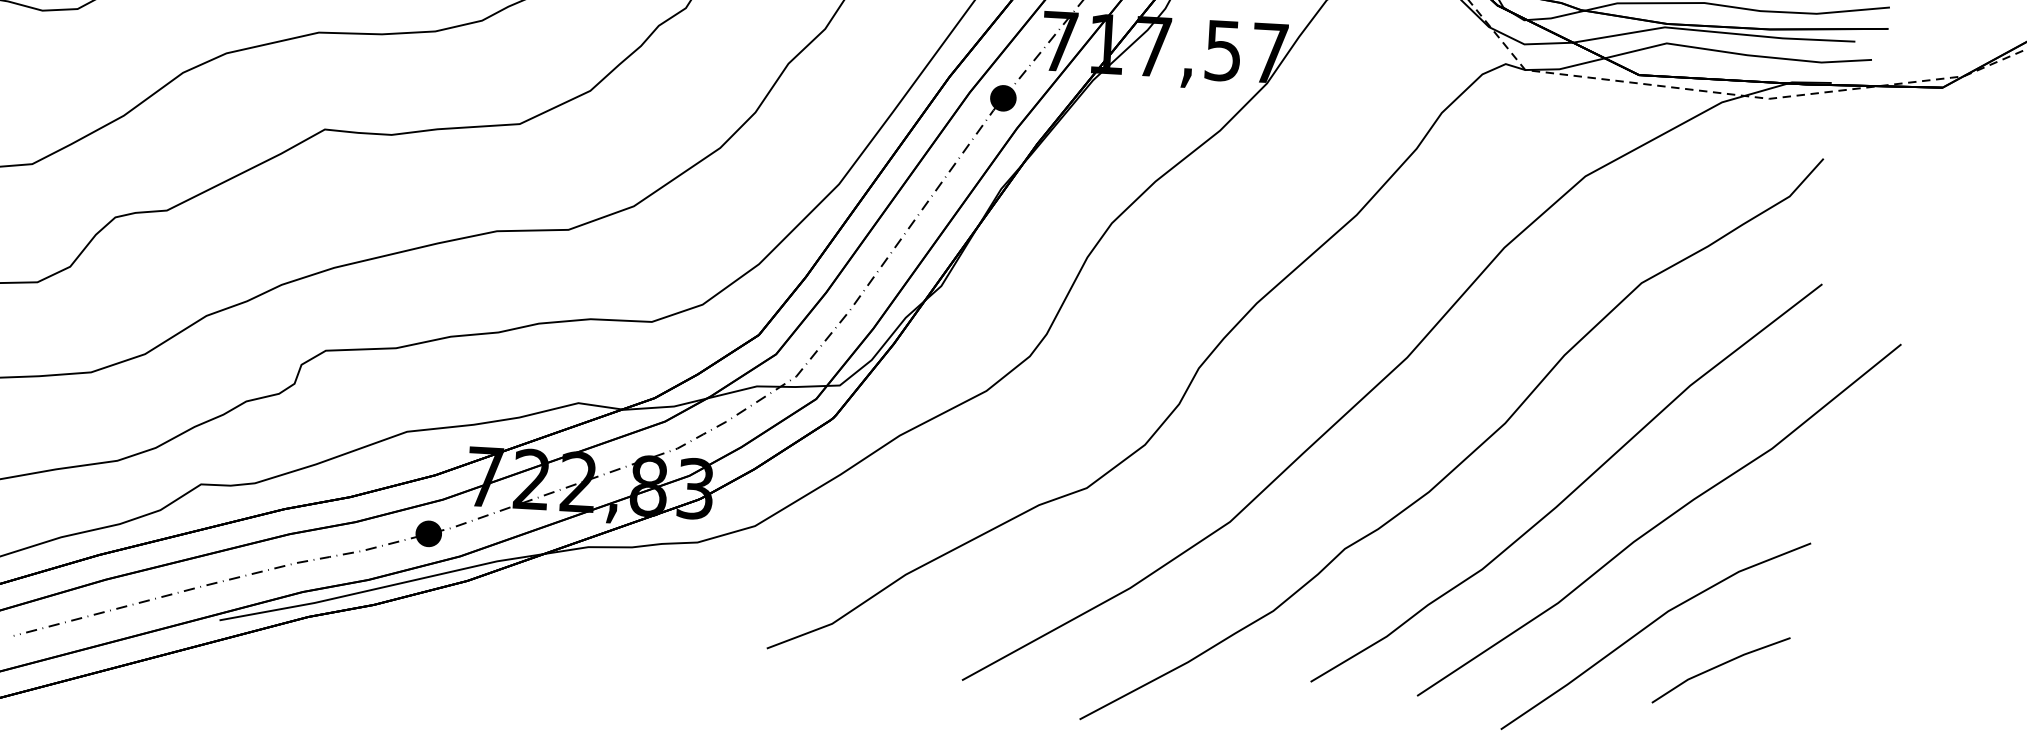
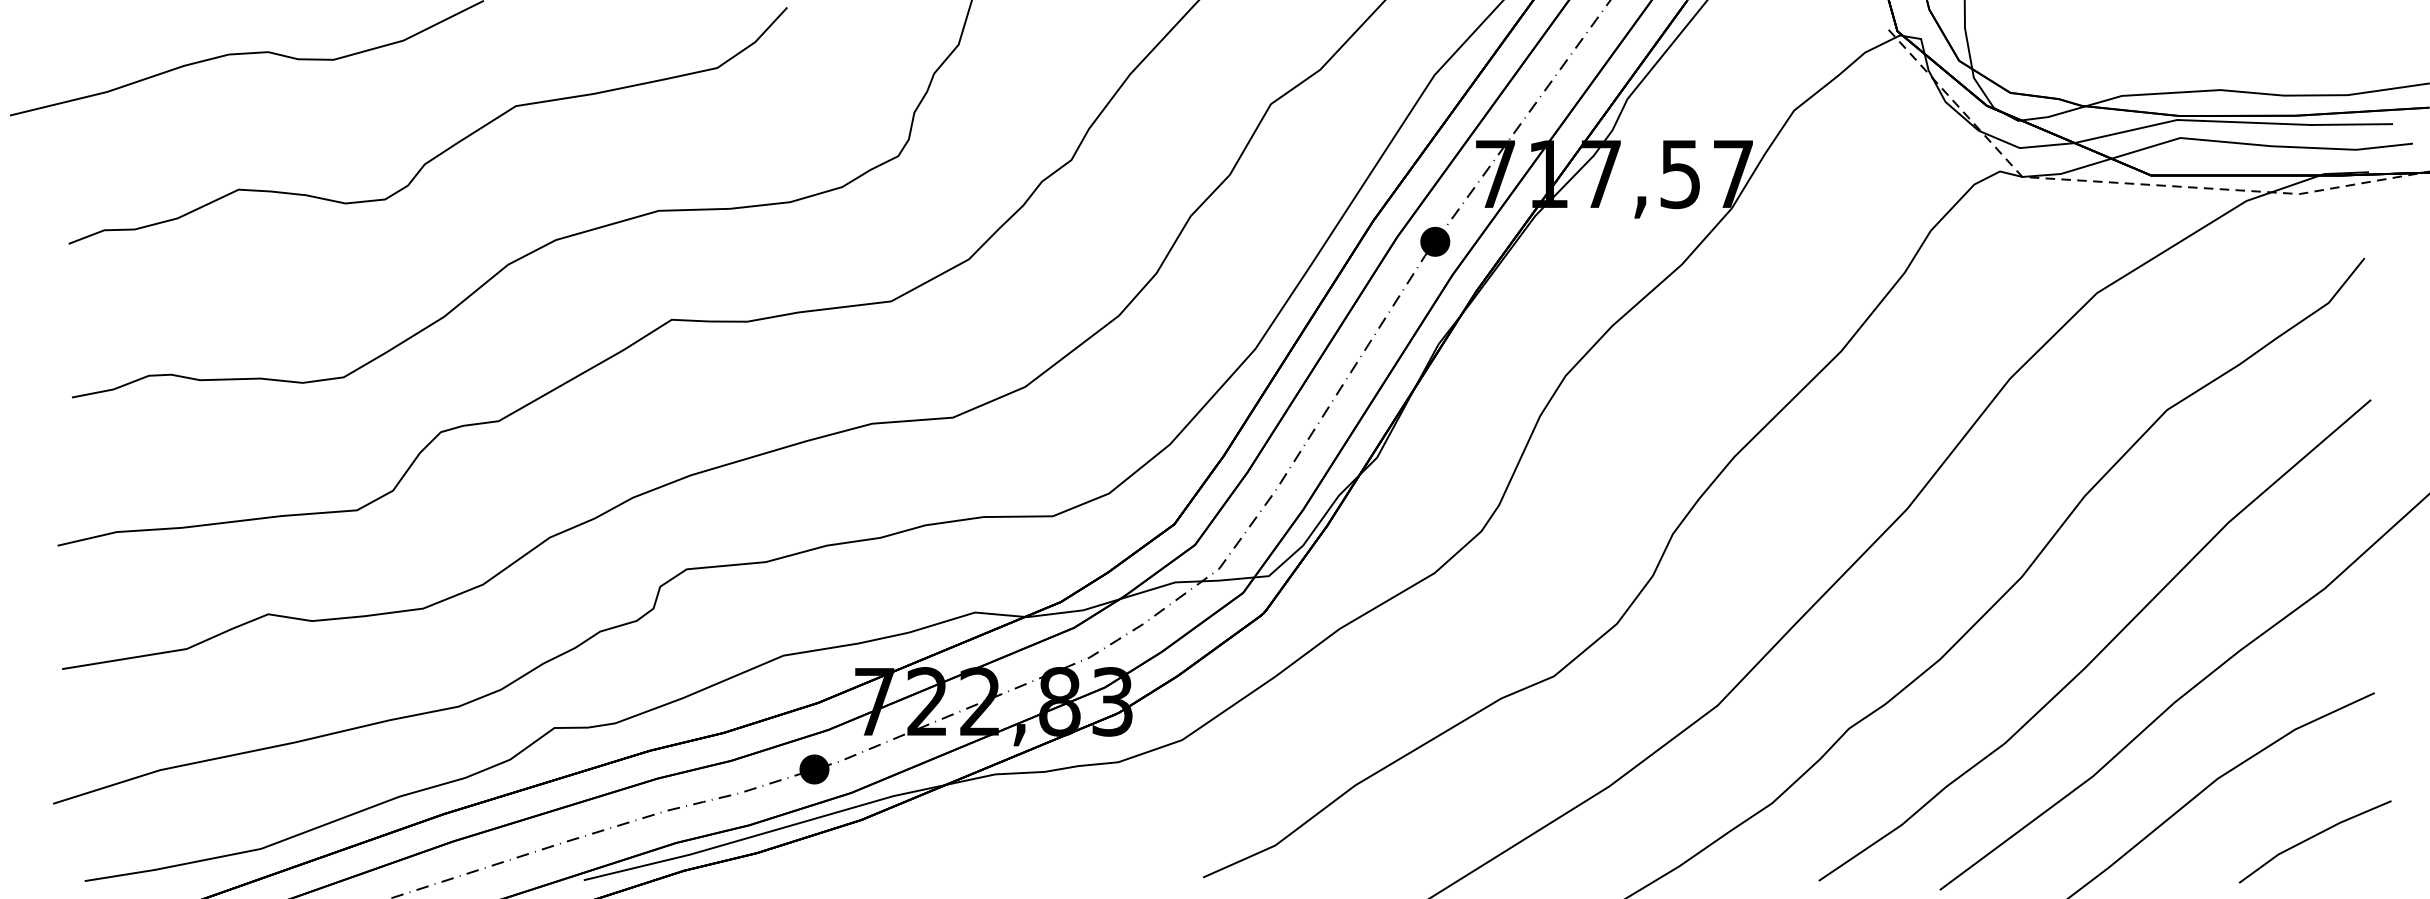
line: (1718, 667) -> (2312, 838), moved

